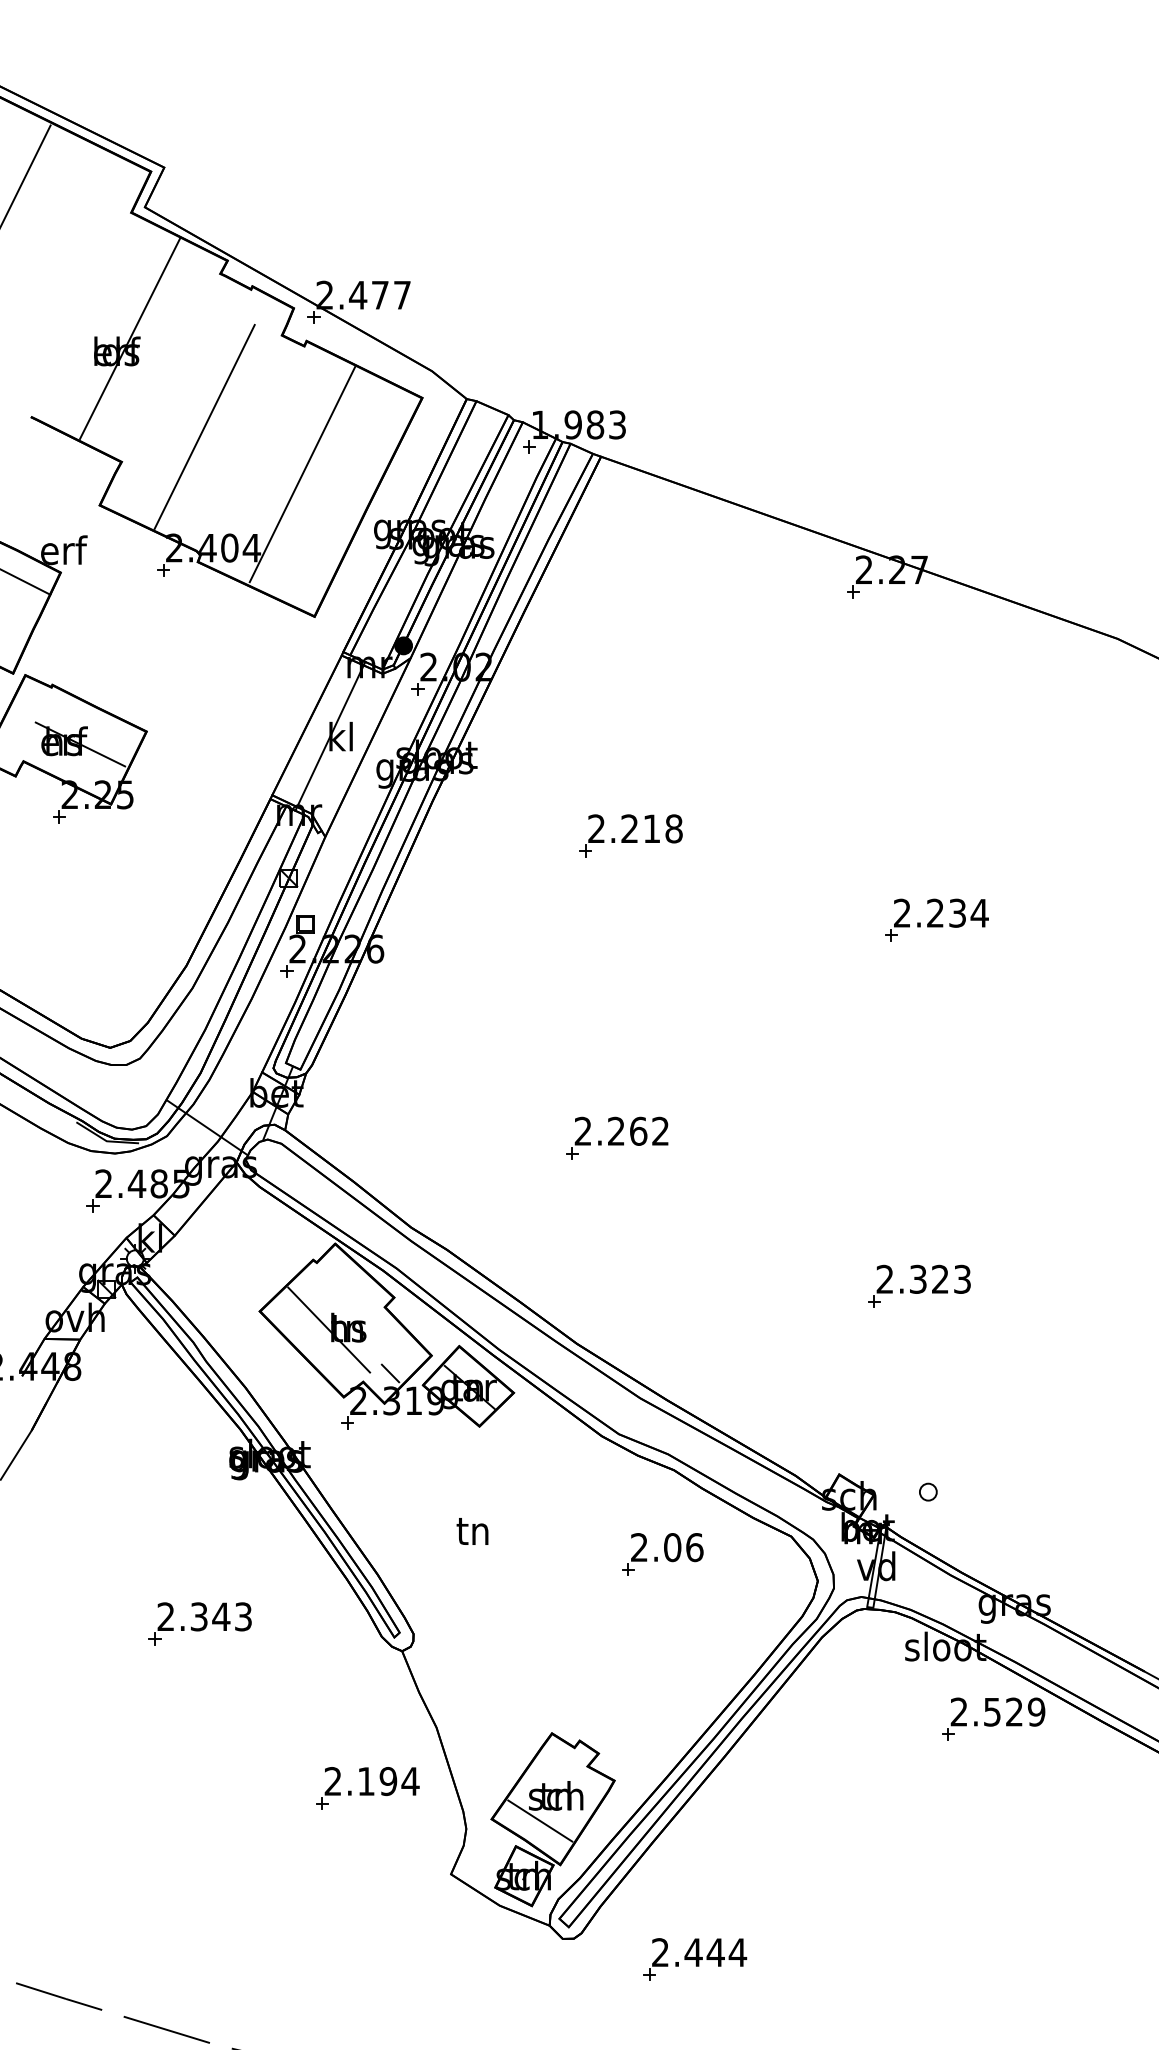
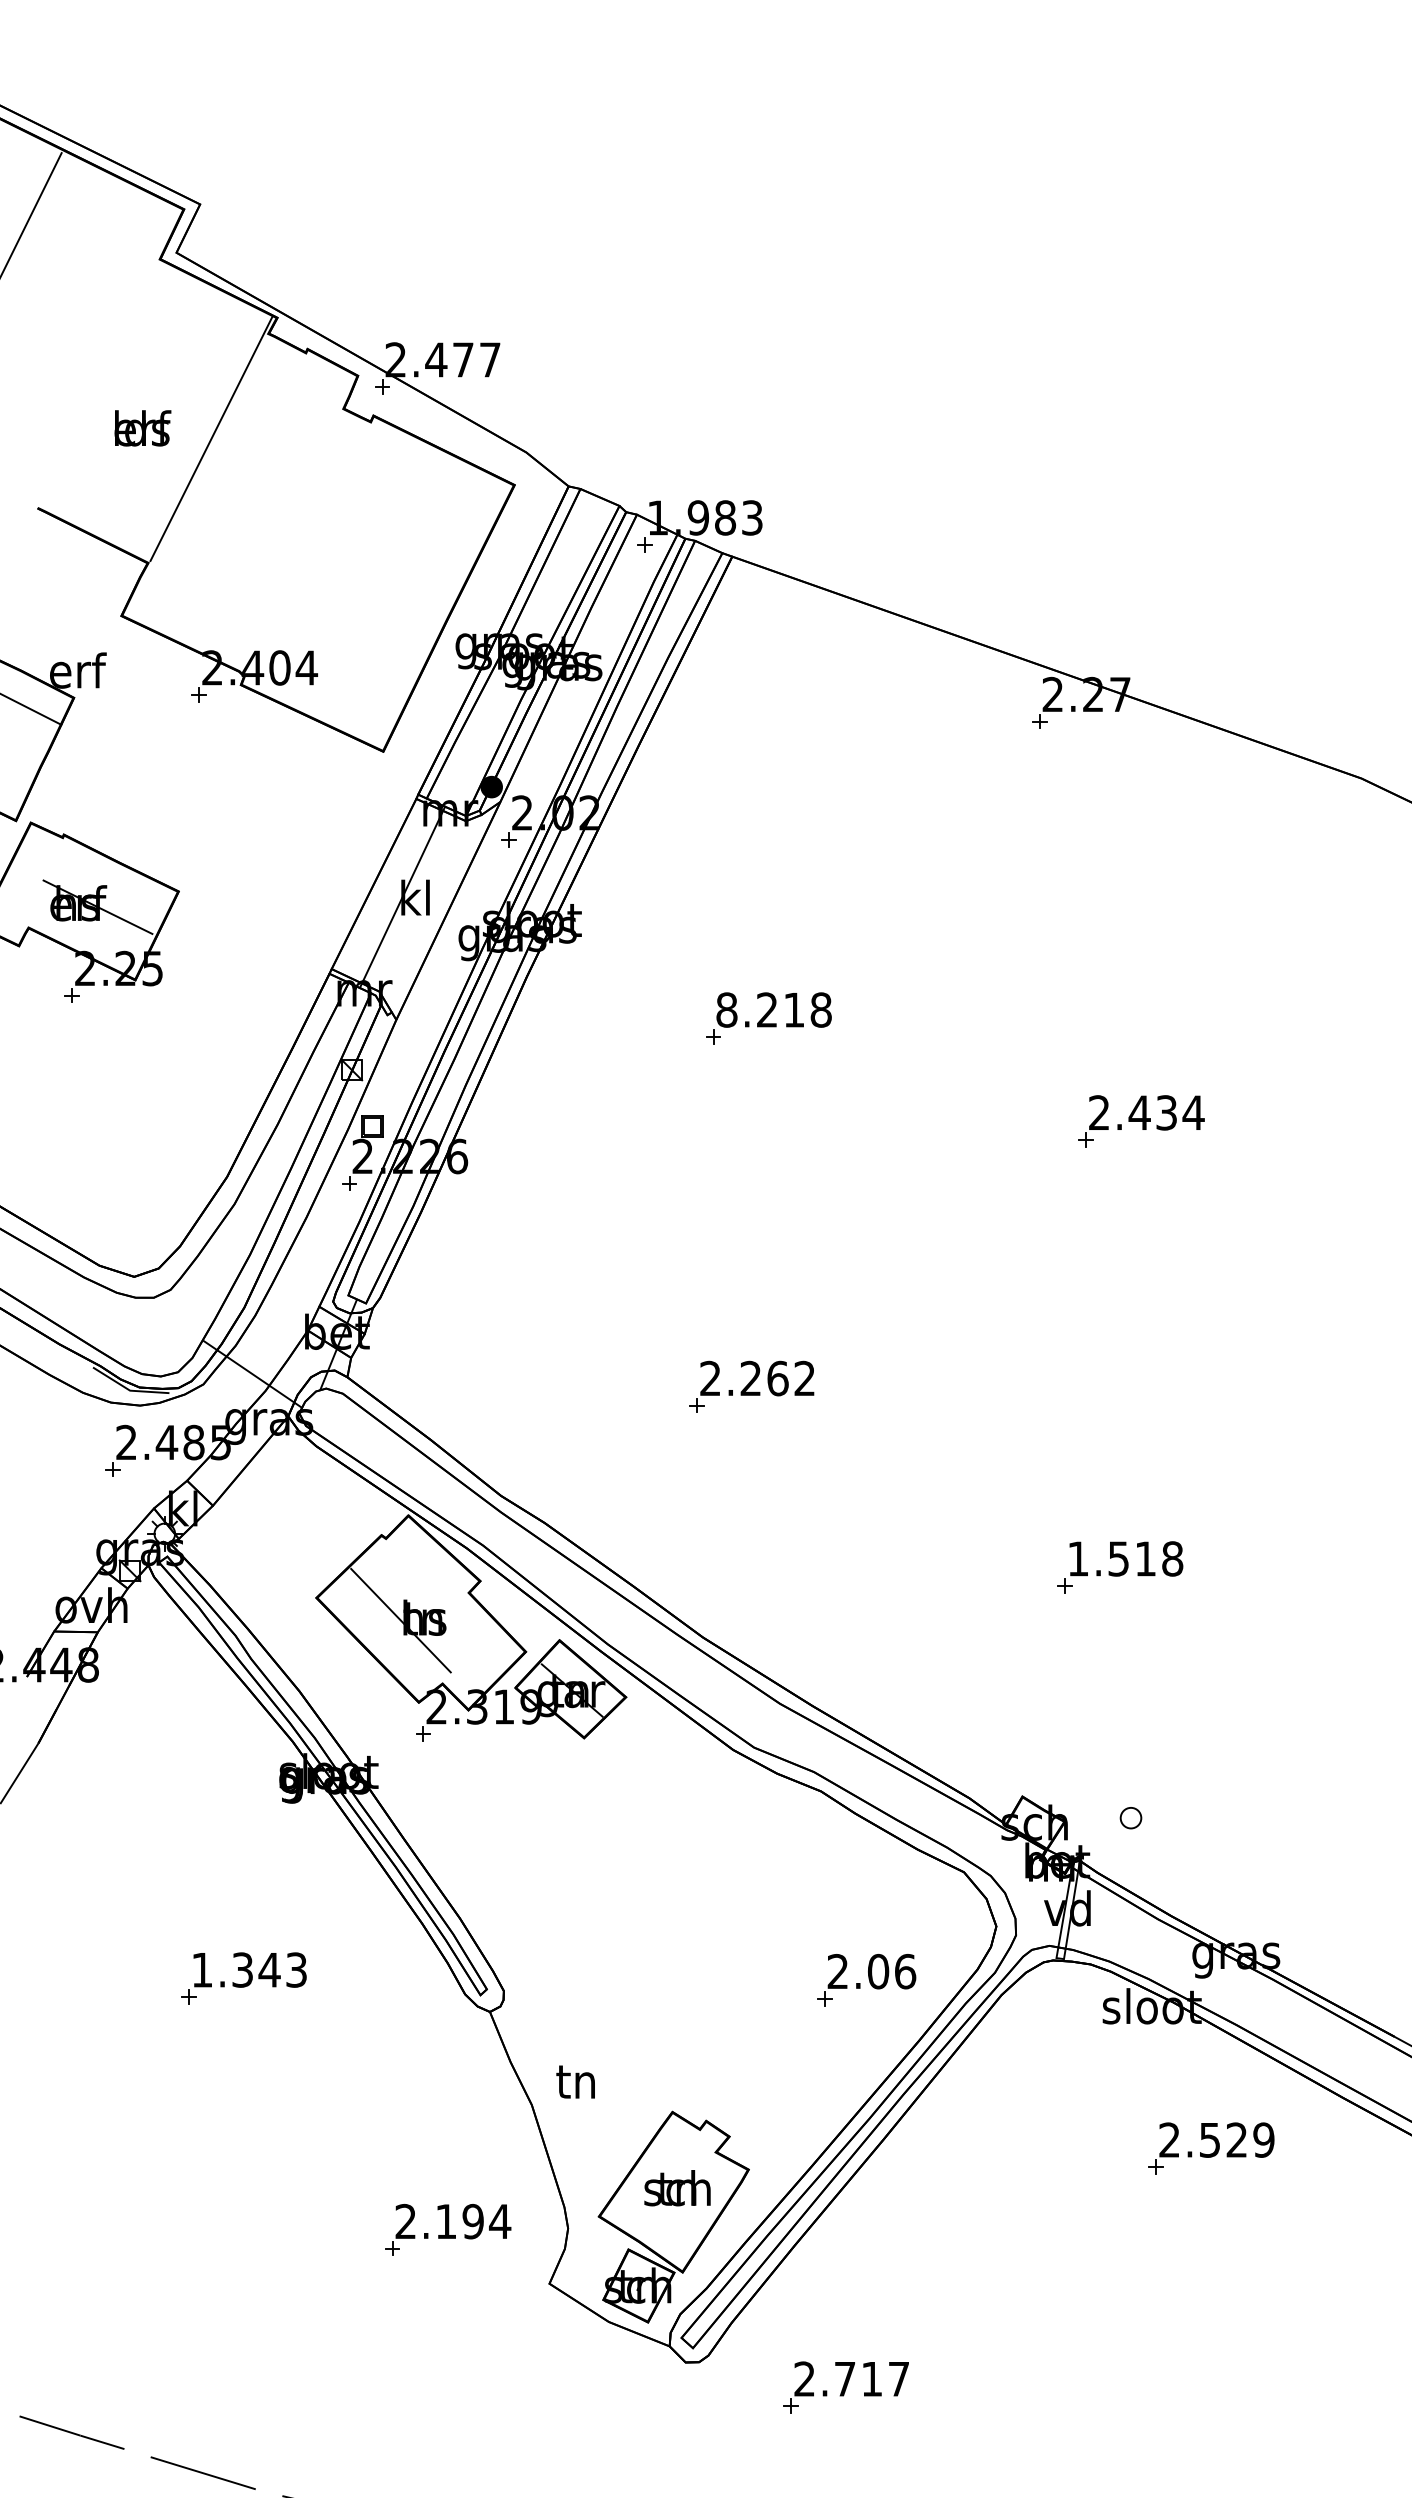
line: (130, 338) -> (211, 438), moved
line: (204, 427) -> (249, 520), removed
line: (302, 474) -> (368, 578), removed
text: (596, 828) -> (726, 1009), 2.218 -> 8.218
text: (935, 912) -> (1139, 1112), 2.234 -> 2.434
text: (923, 1279) -> (1125, 1558), 2.323 -> 1.518
line: (390, 1373) -> (475, 1673), removed
text: (472, 1531) -> (575, 2081), moved
part: (662, 1554) -> (866, 1980), moved
text: (165, 1616) -> (201, 1969), 2.343 -> 1.343
part: (993, 1718) -> (1211, 2148), moved
part: (368, 1787) -> (448, 2229), moved
line: (540, 1820) -> (658, 2218), removed
text: (715, 1952) -> (871, 2379), 2.444 -> 2.717

